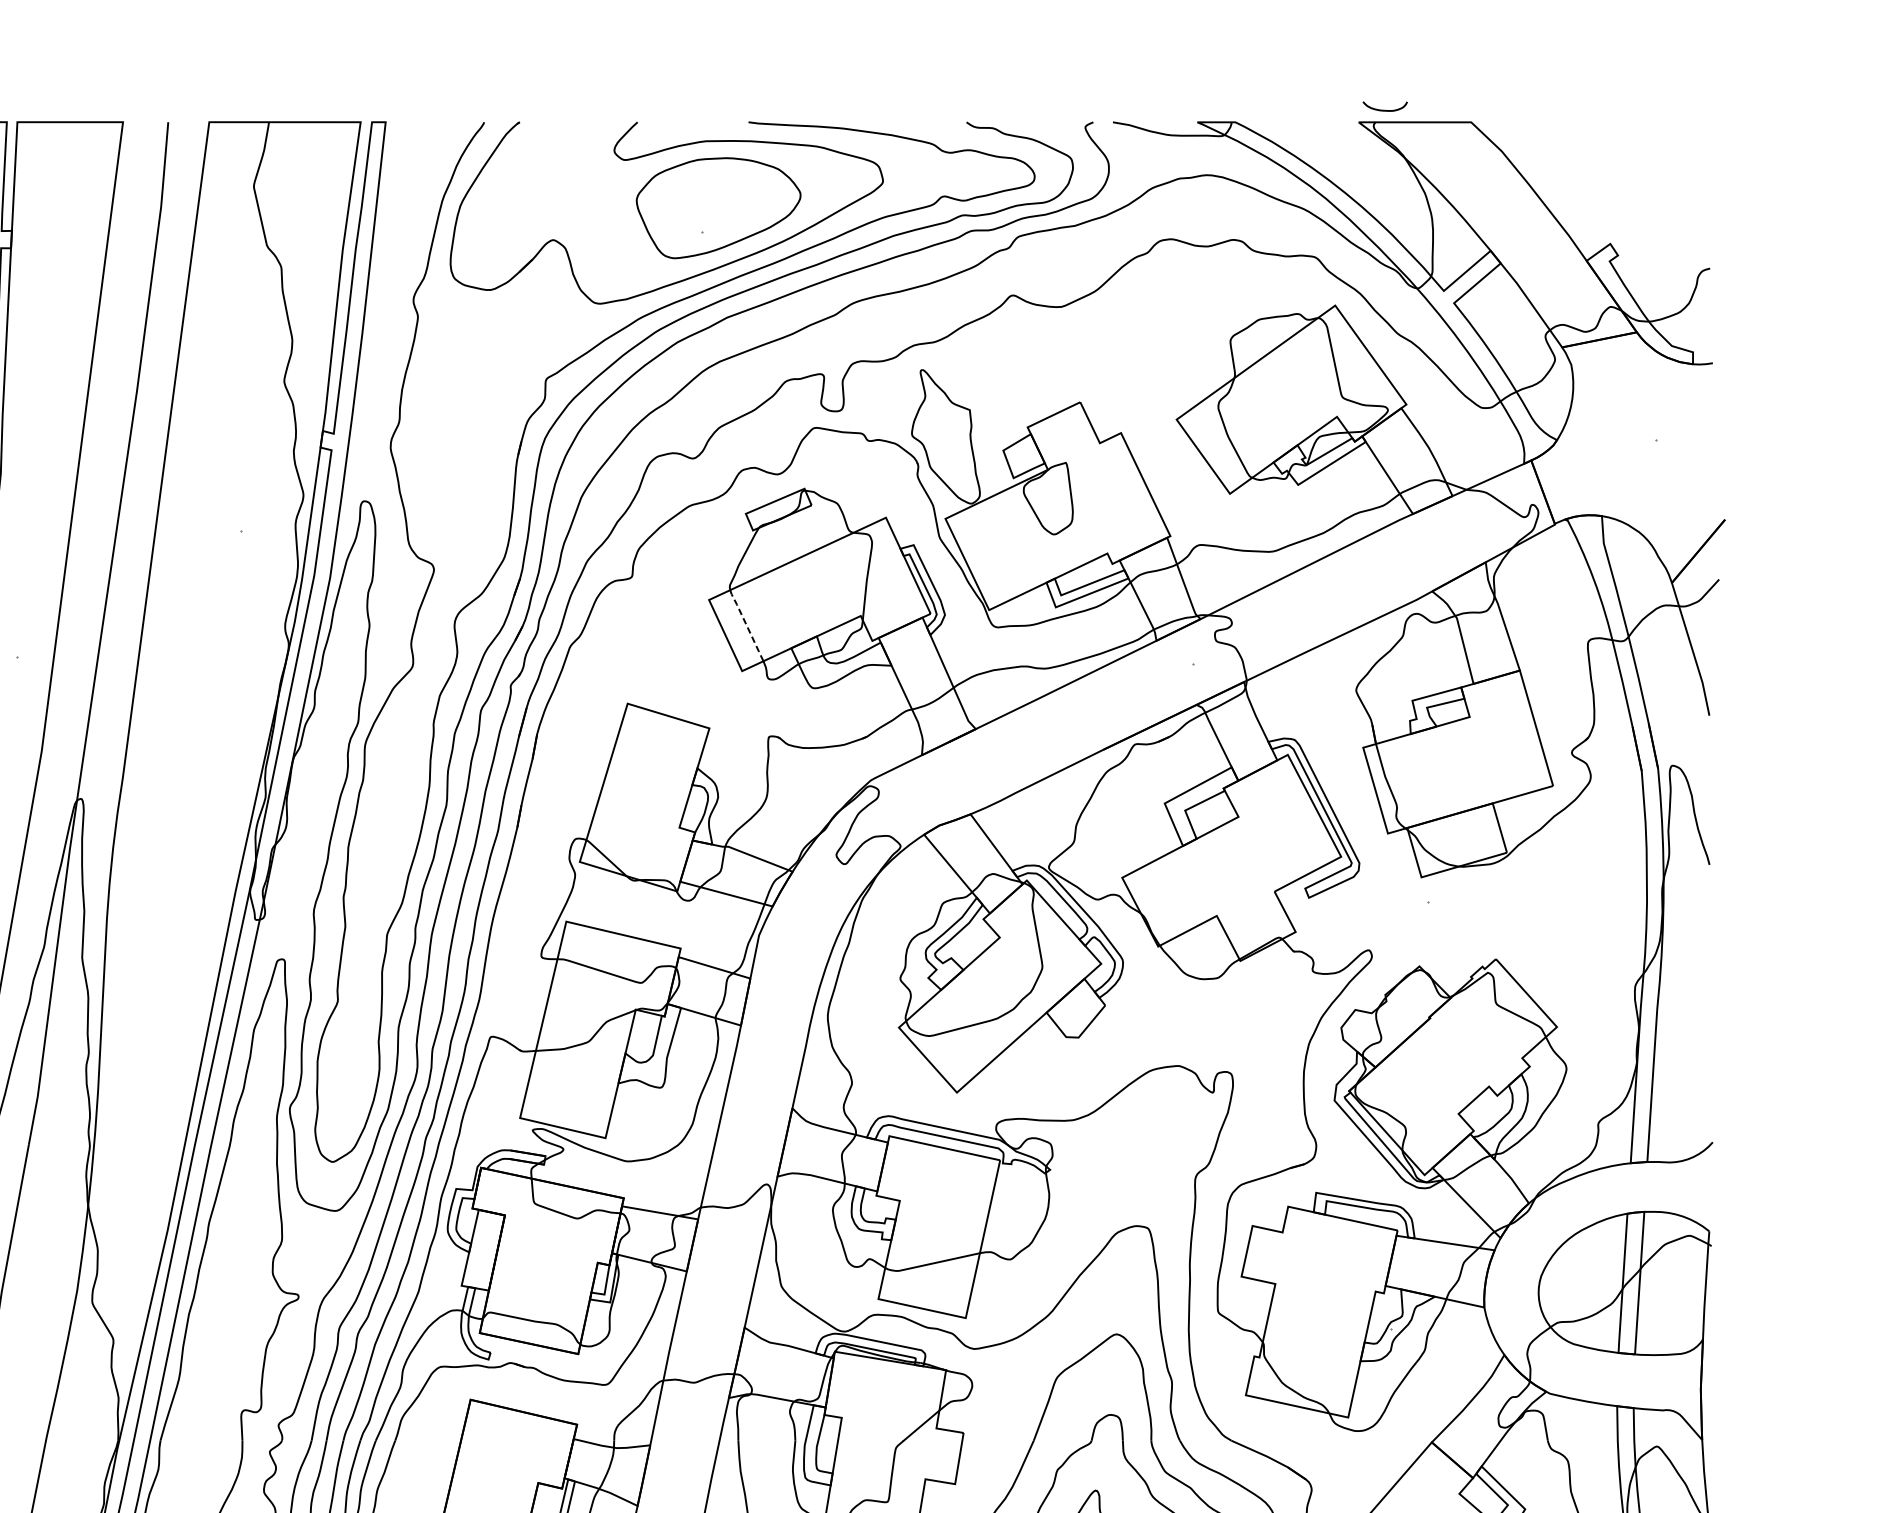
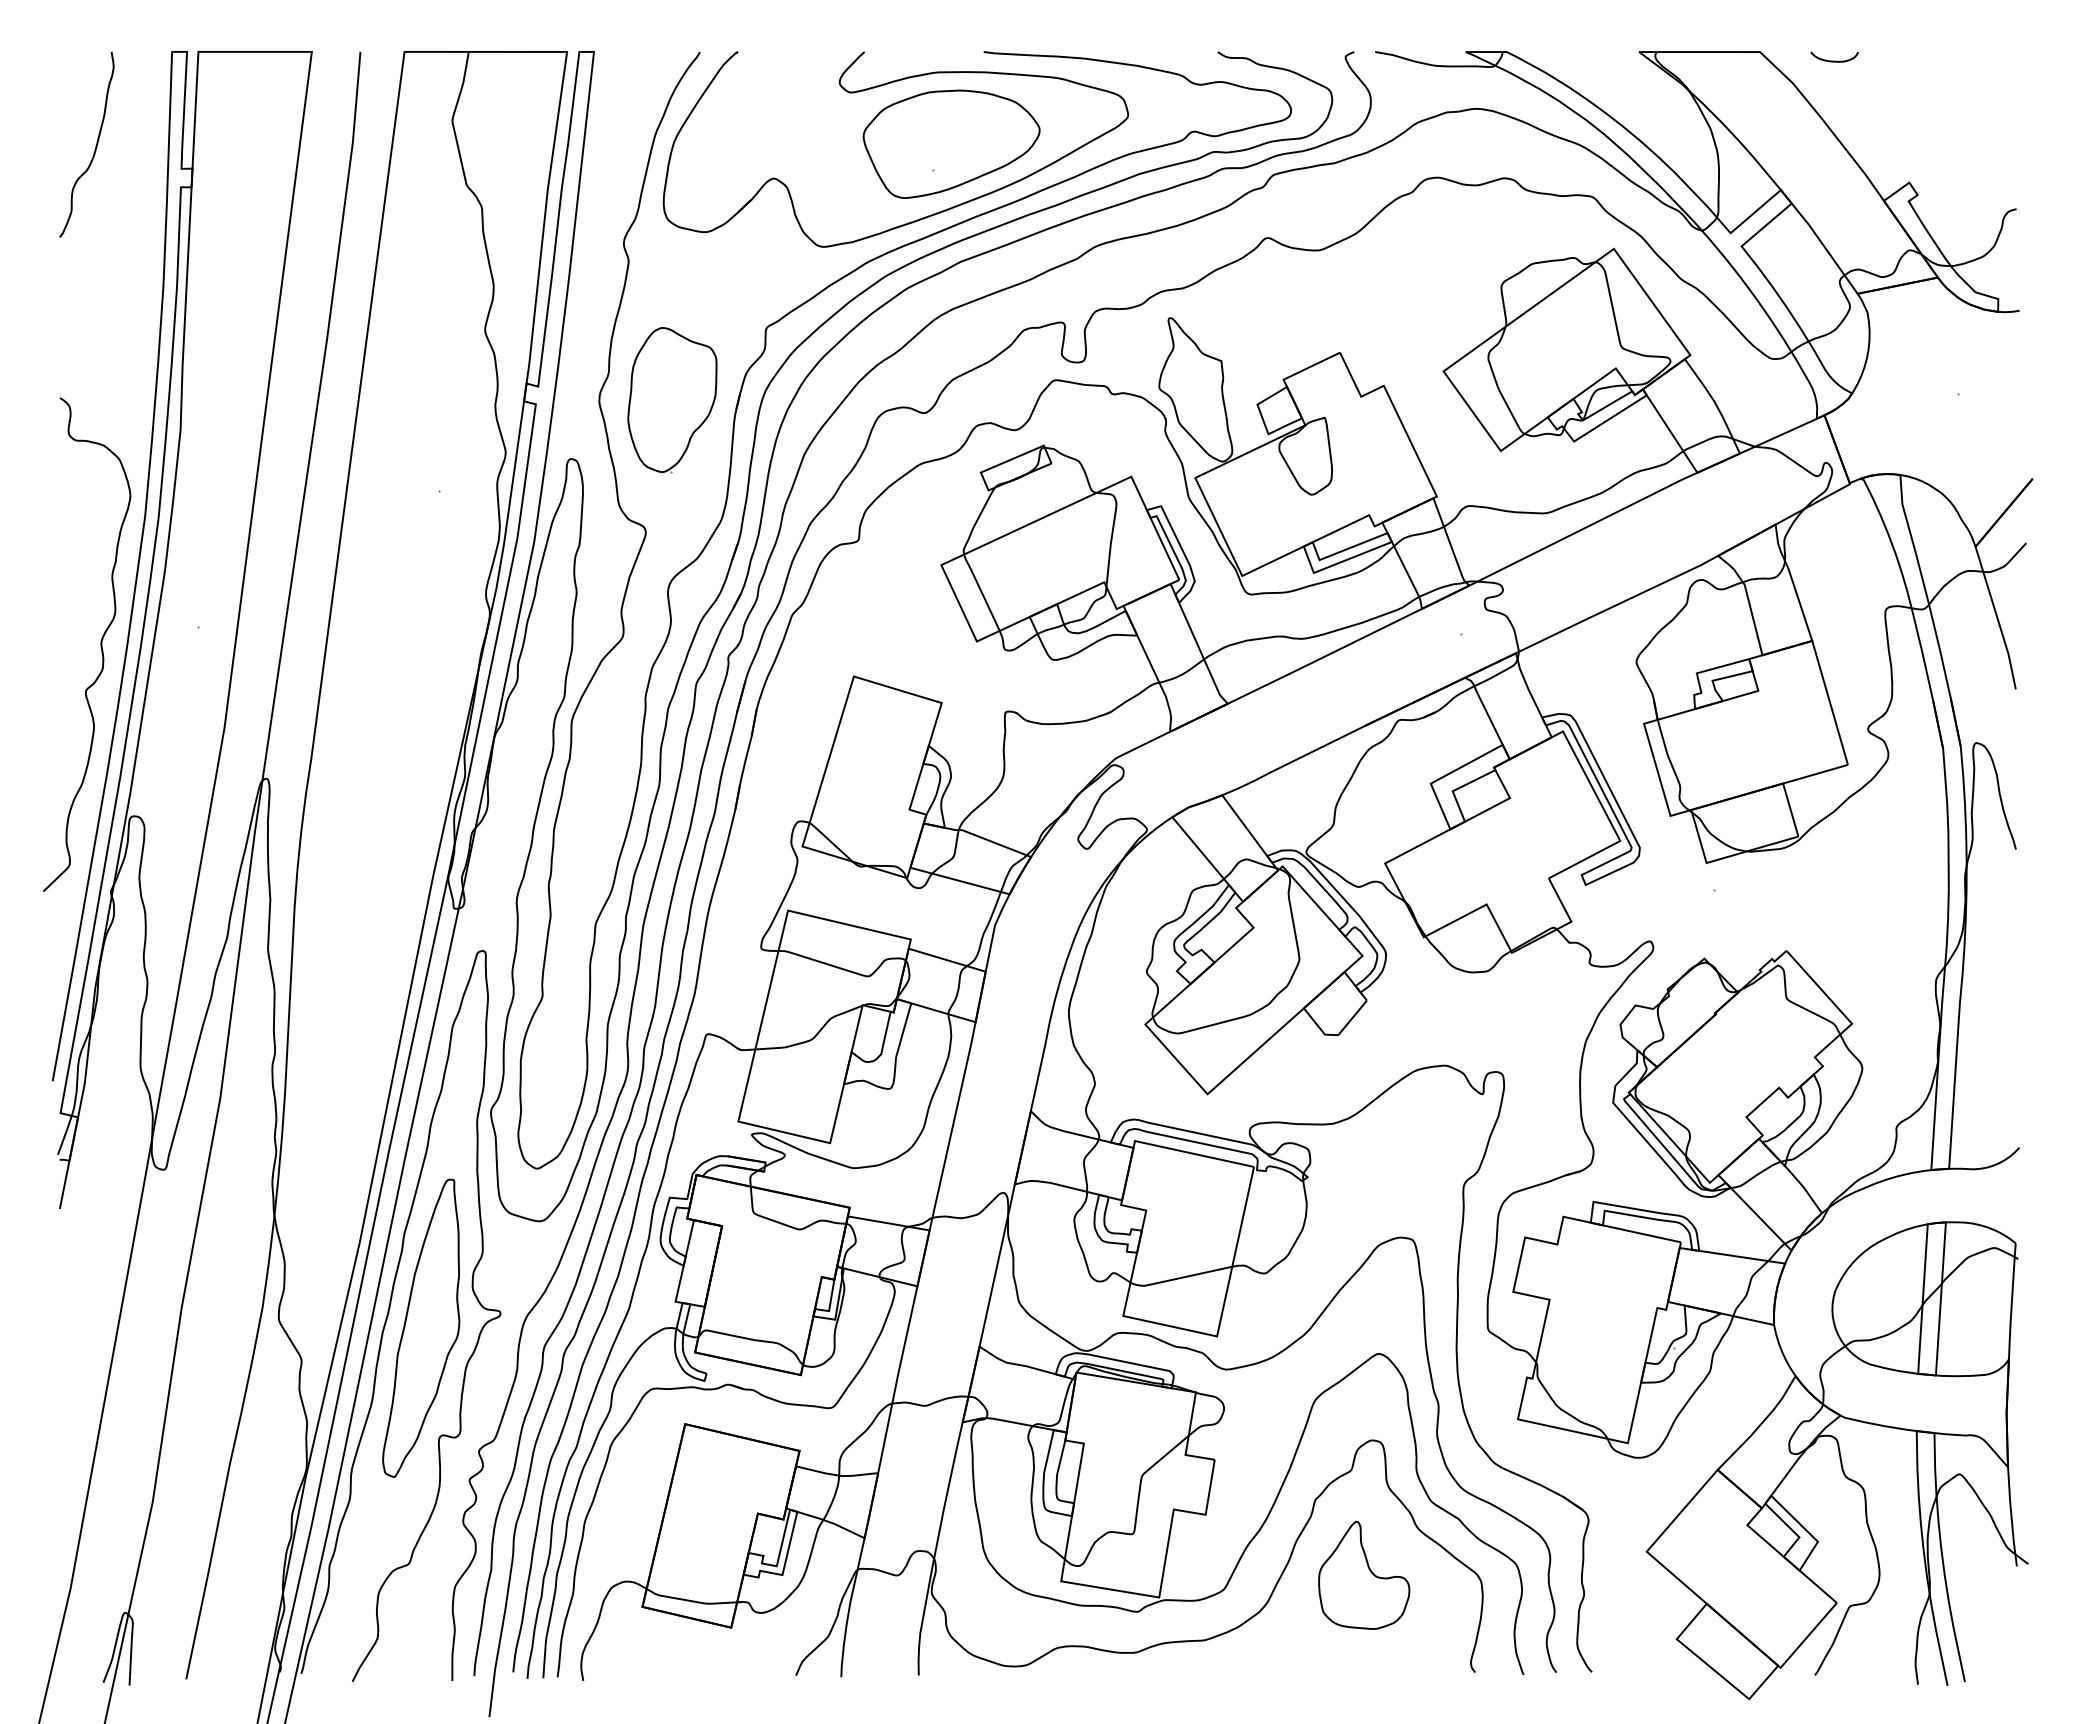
curve: (1385, 109) -> (1834, 60), moved
part: (458, 446) -> (672, 400), added
line: (746, 624) -> (981, 591), dashed -> solid
part: (225, 1309) -> (421, 1327), added

